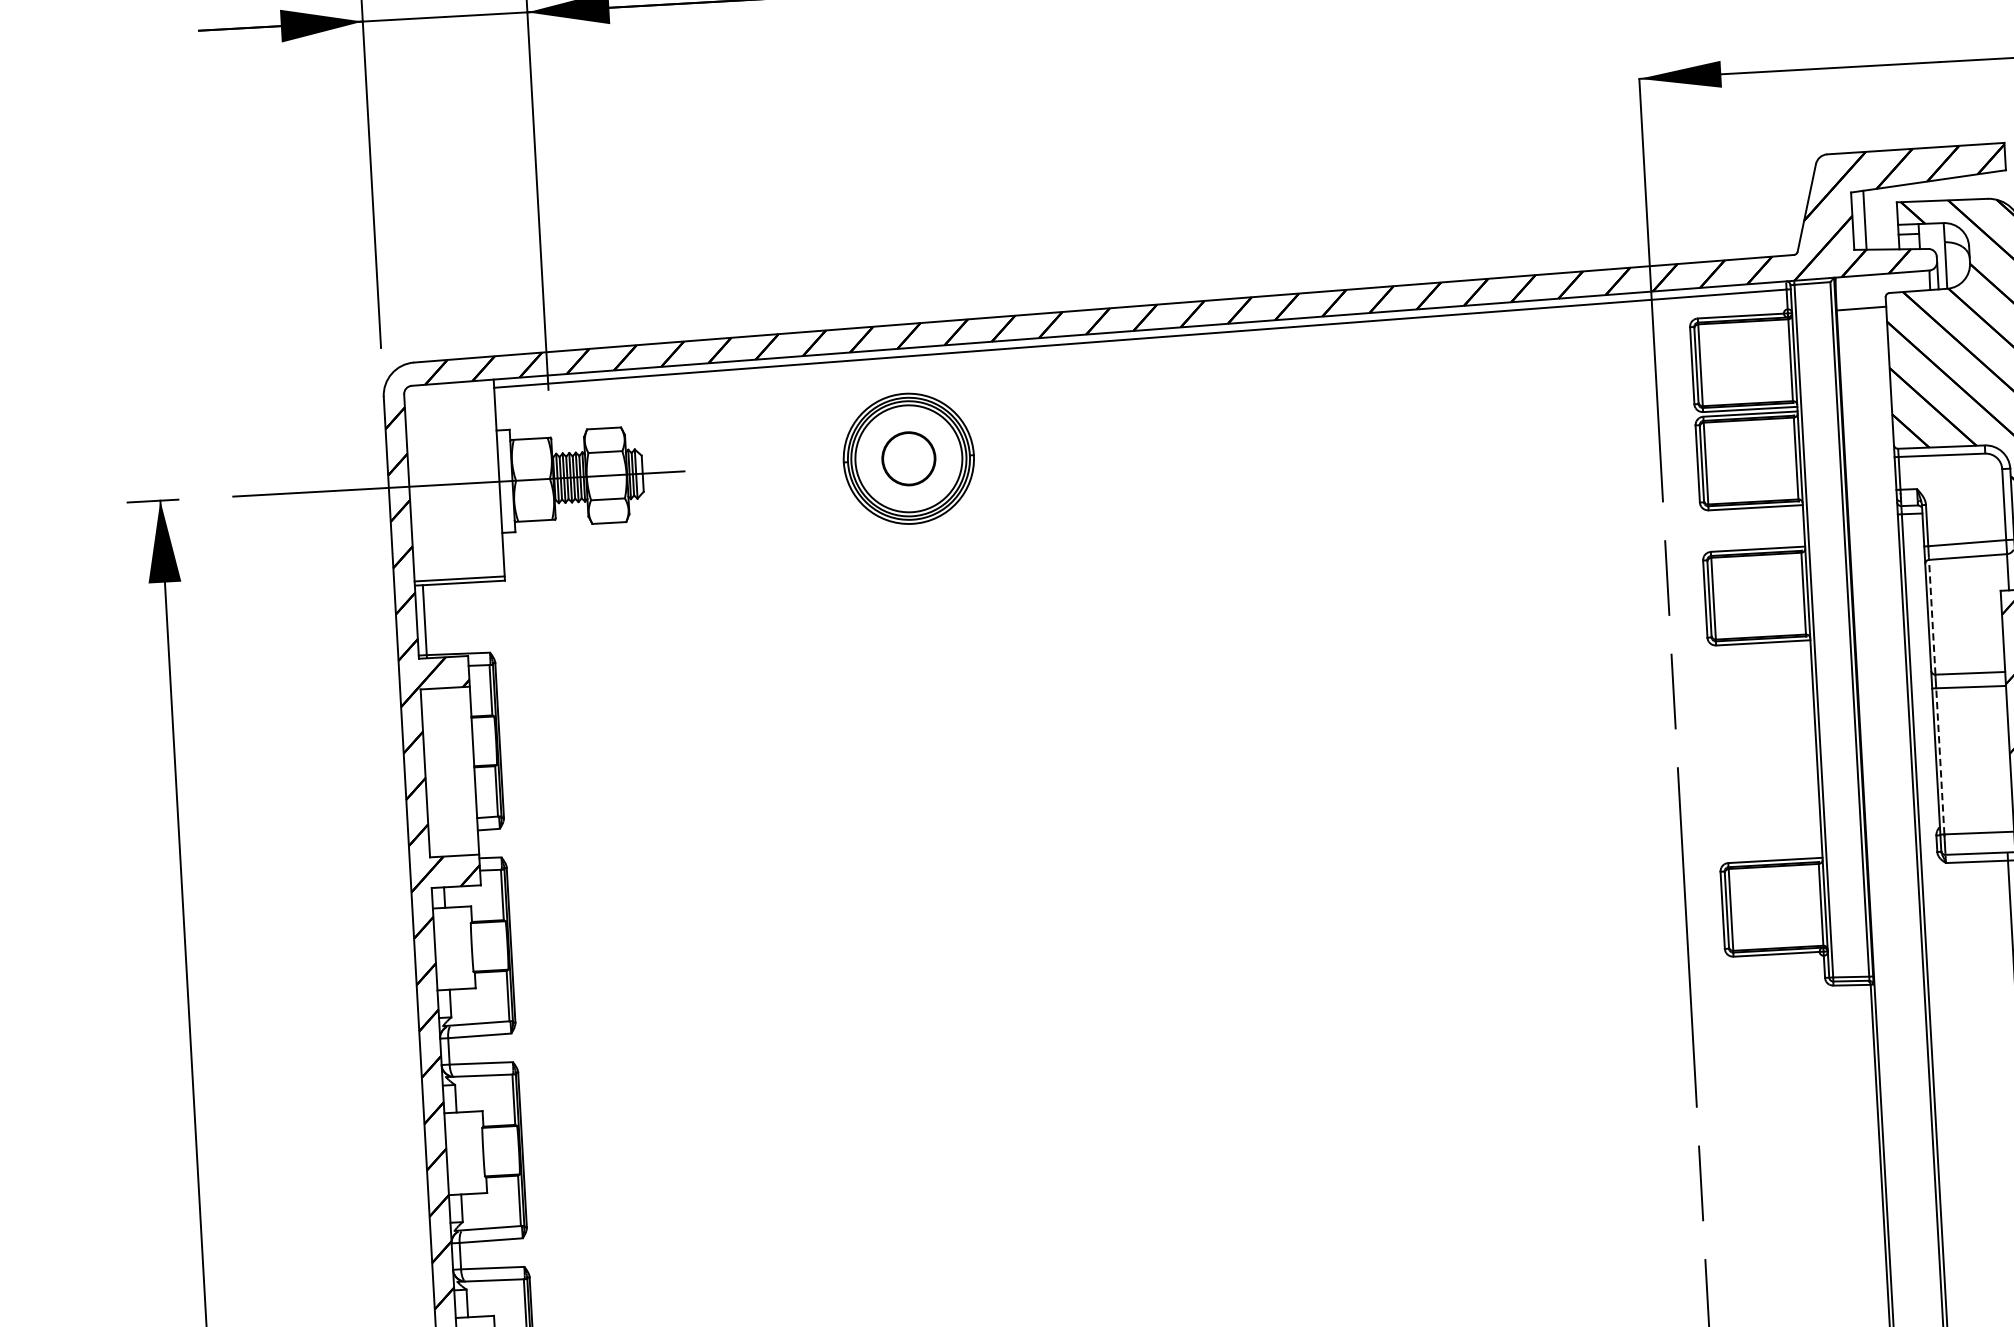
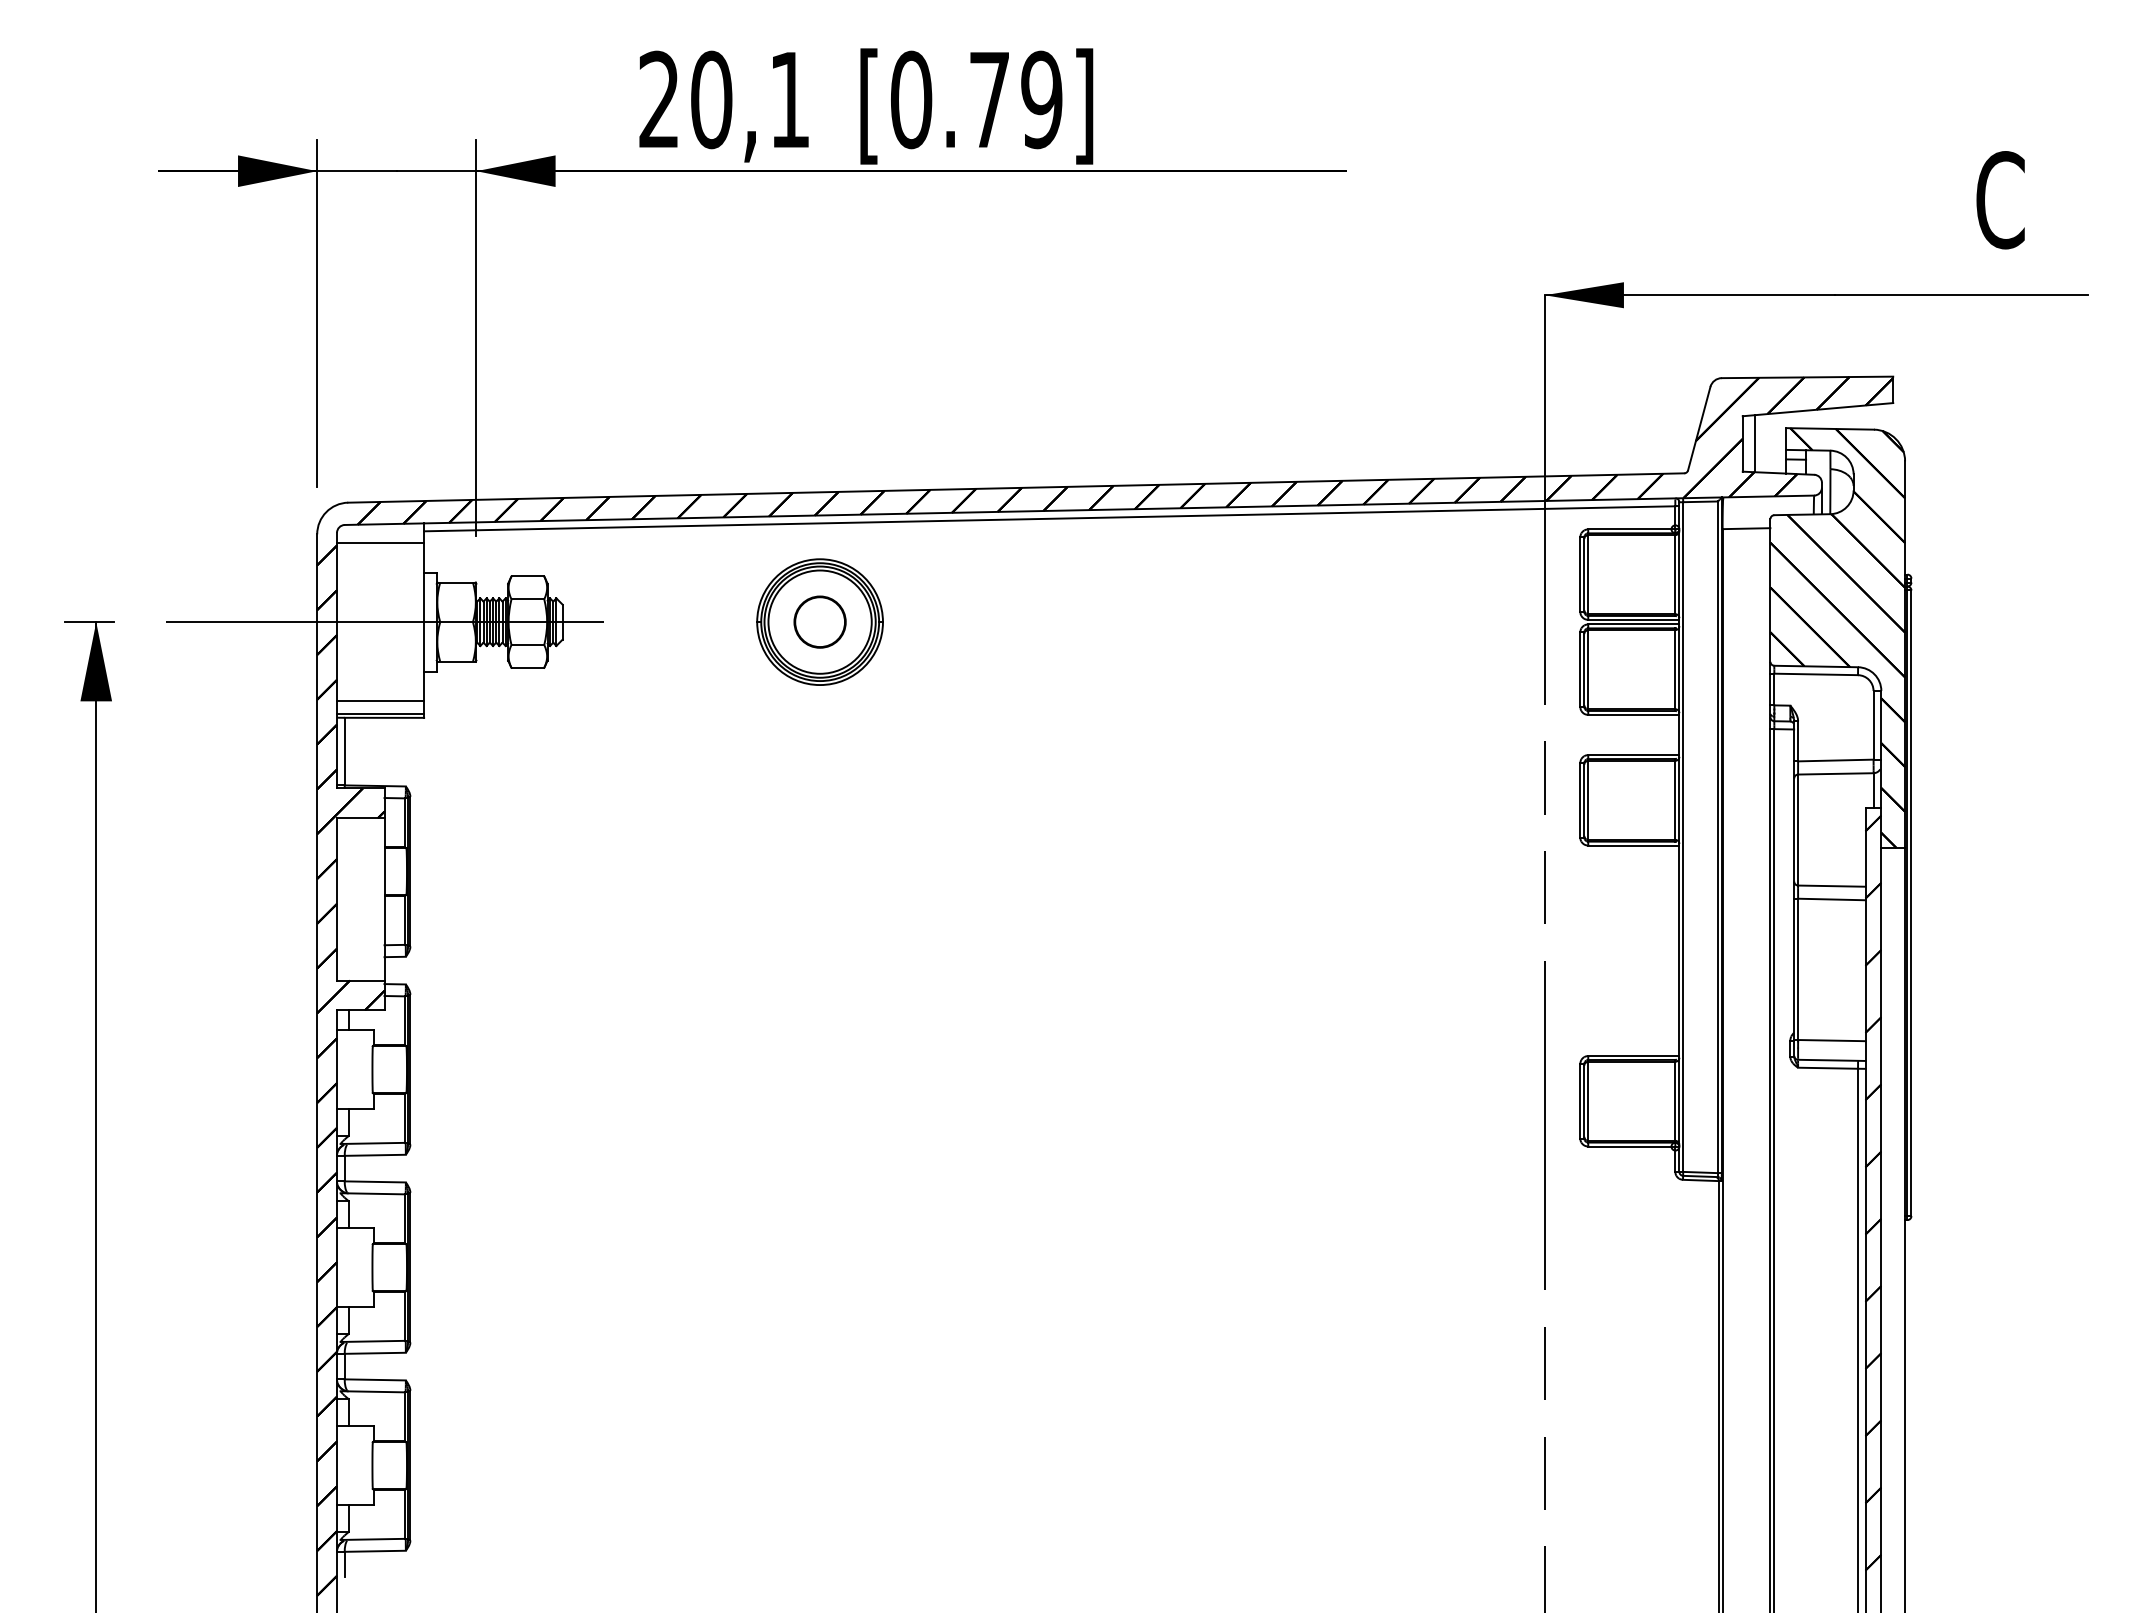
line: (449, 401) -> (380, 542), added
line: (458, 566) -> (380, 701), added
line: (1932, 617) -> (1798, 830), dashed -> solid
line: (1940, 761) -> (1798, 969), dashed -> solid

